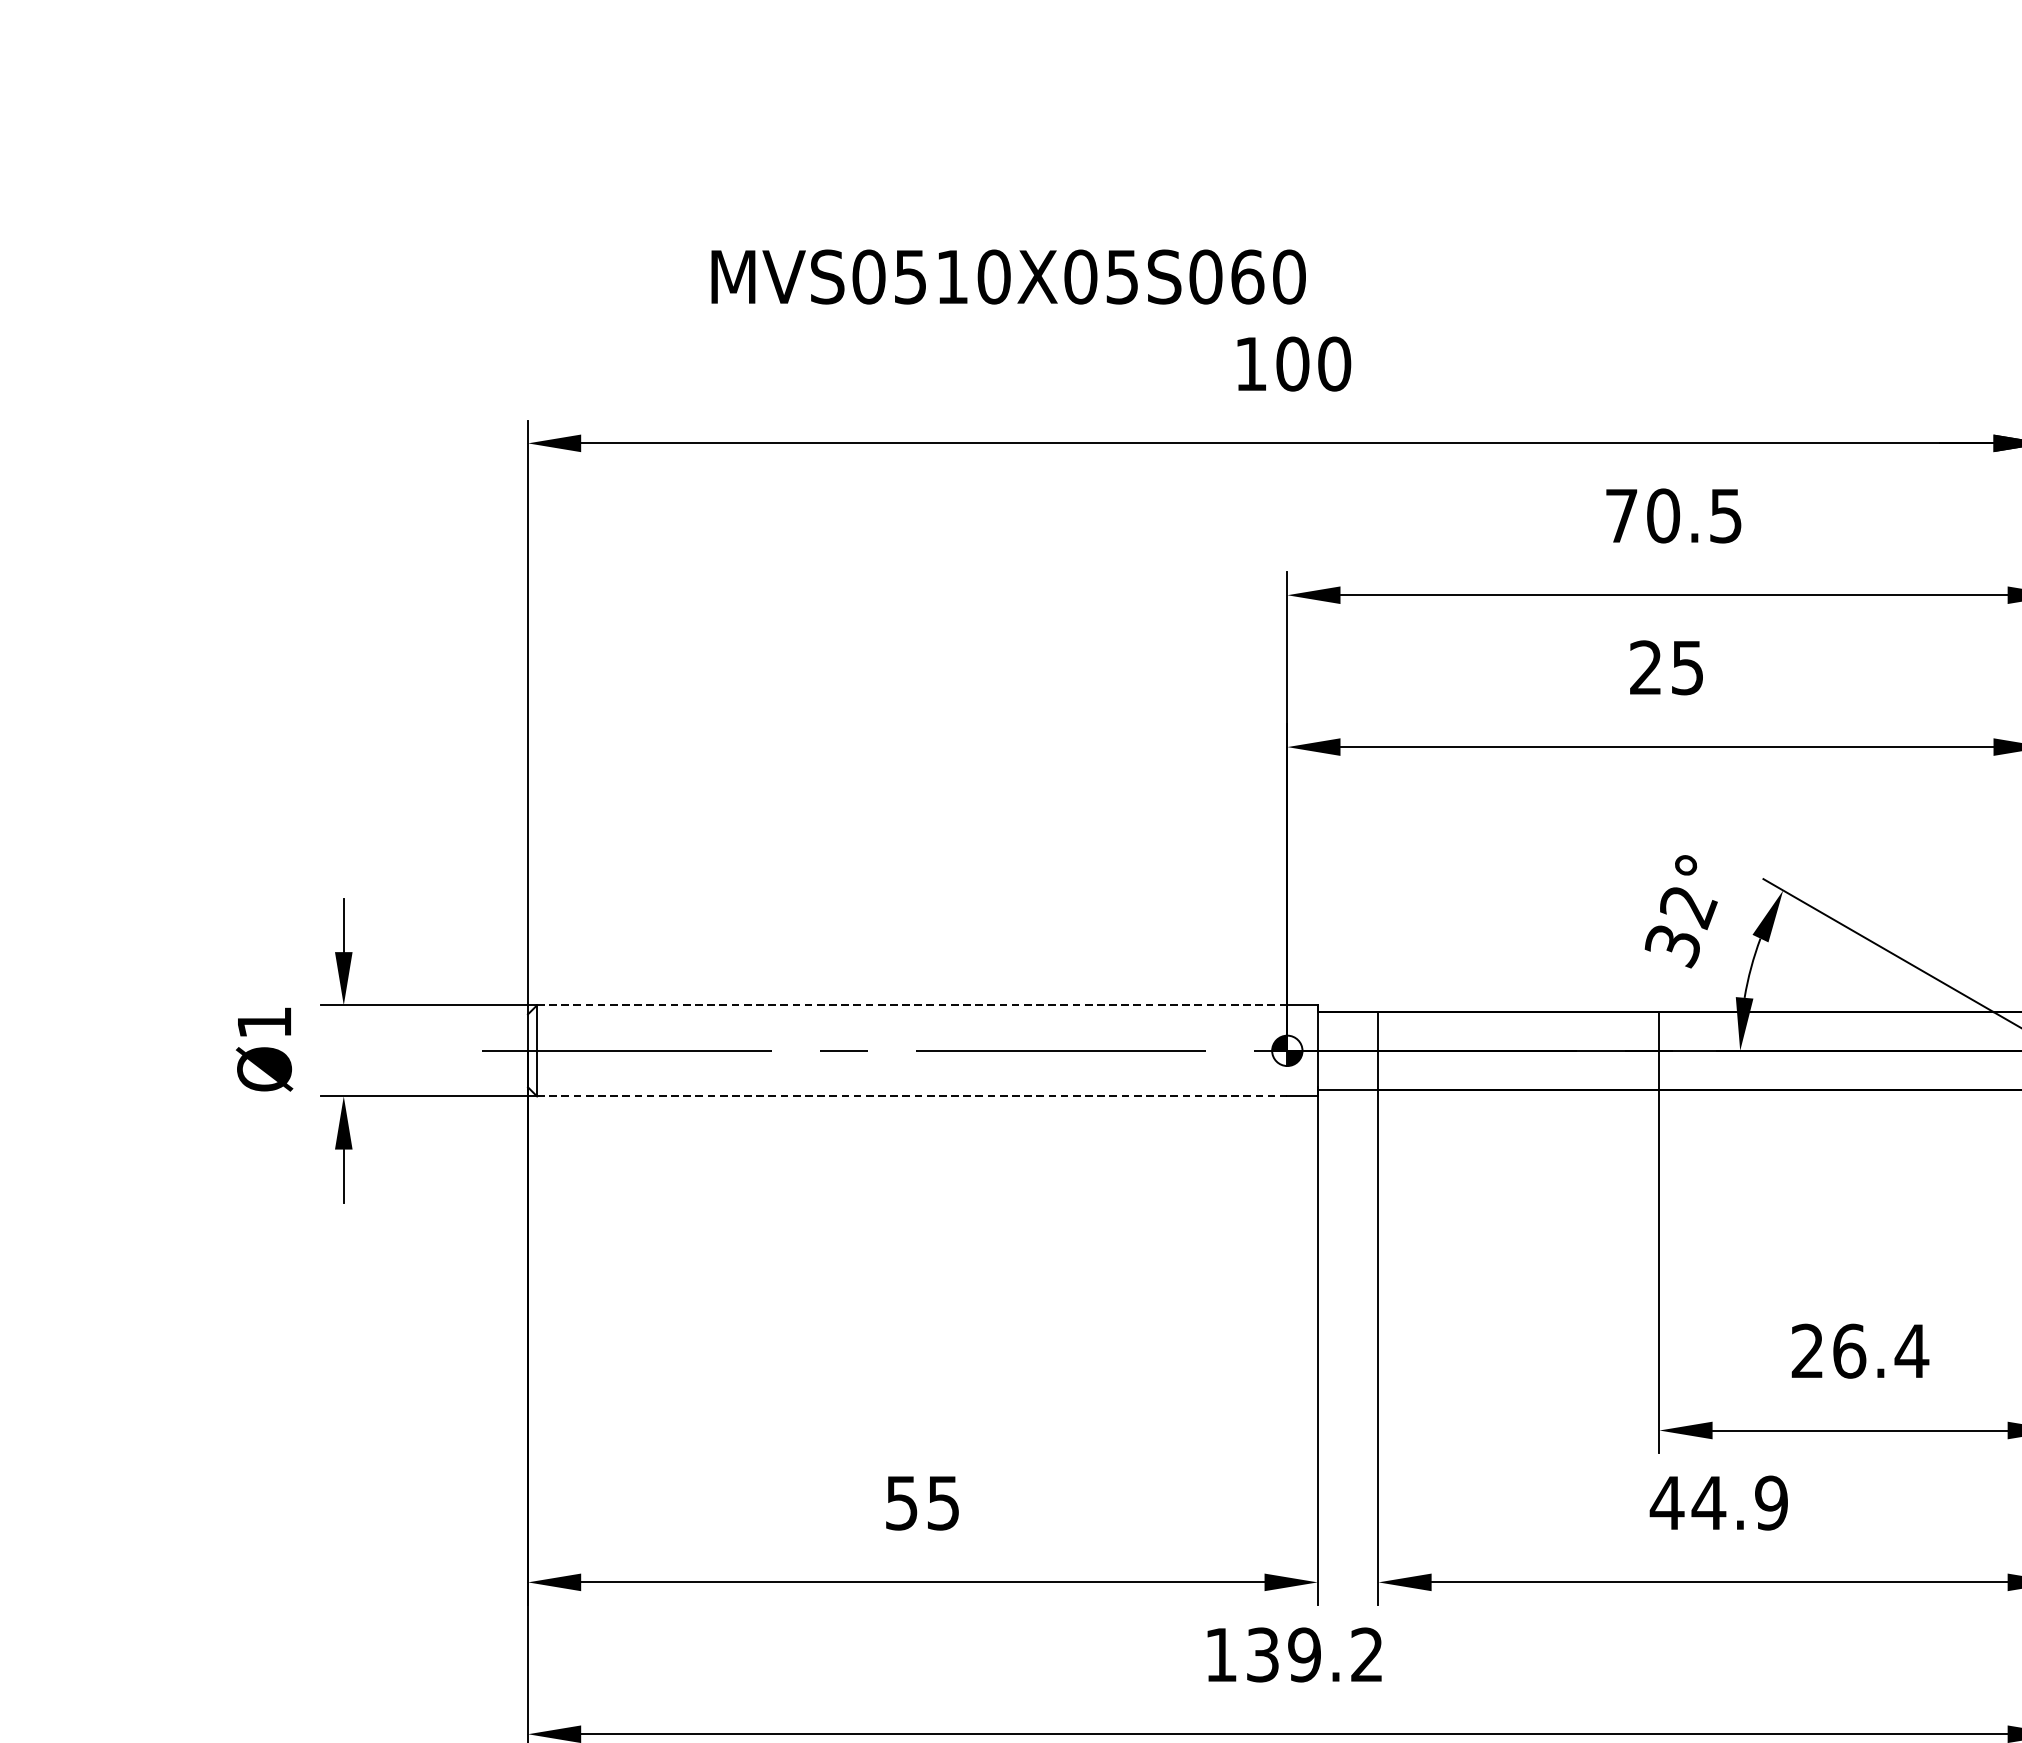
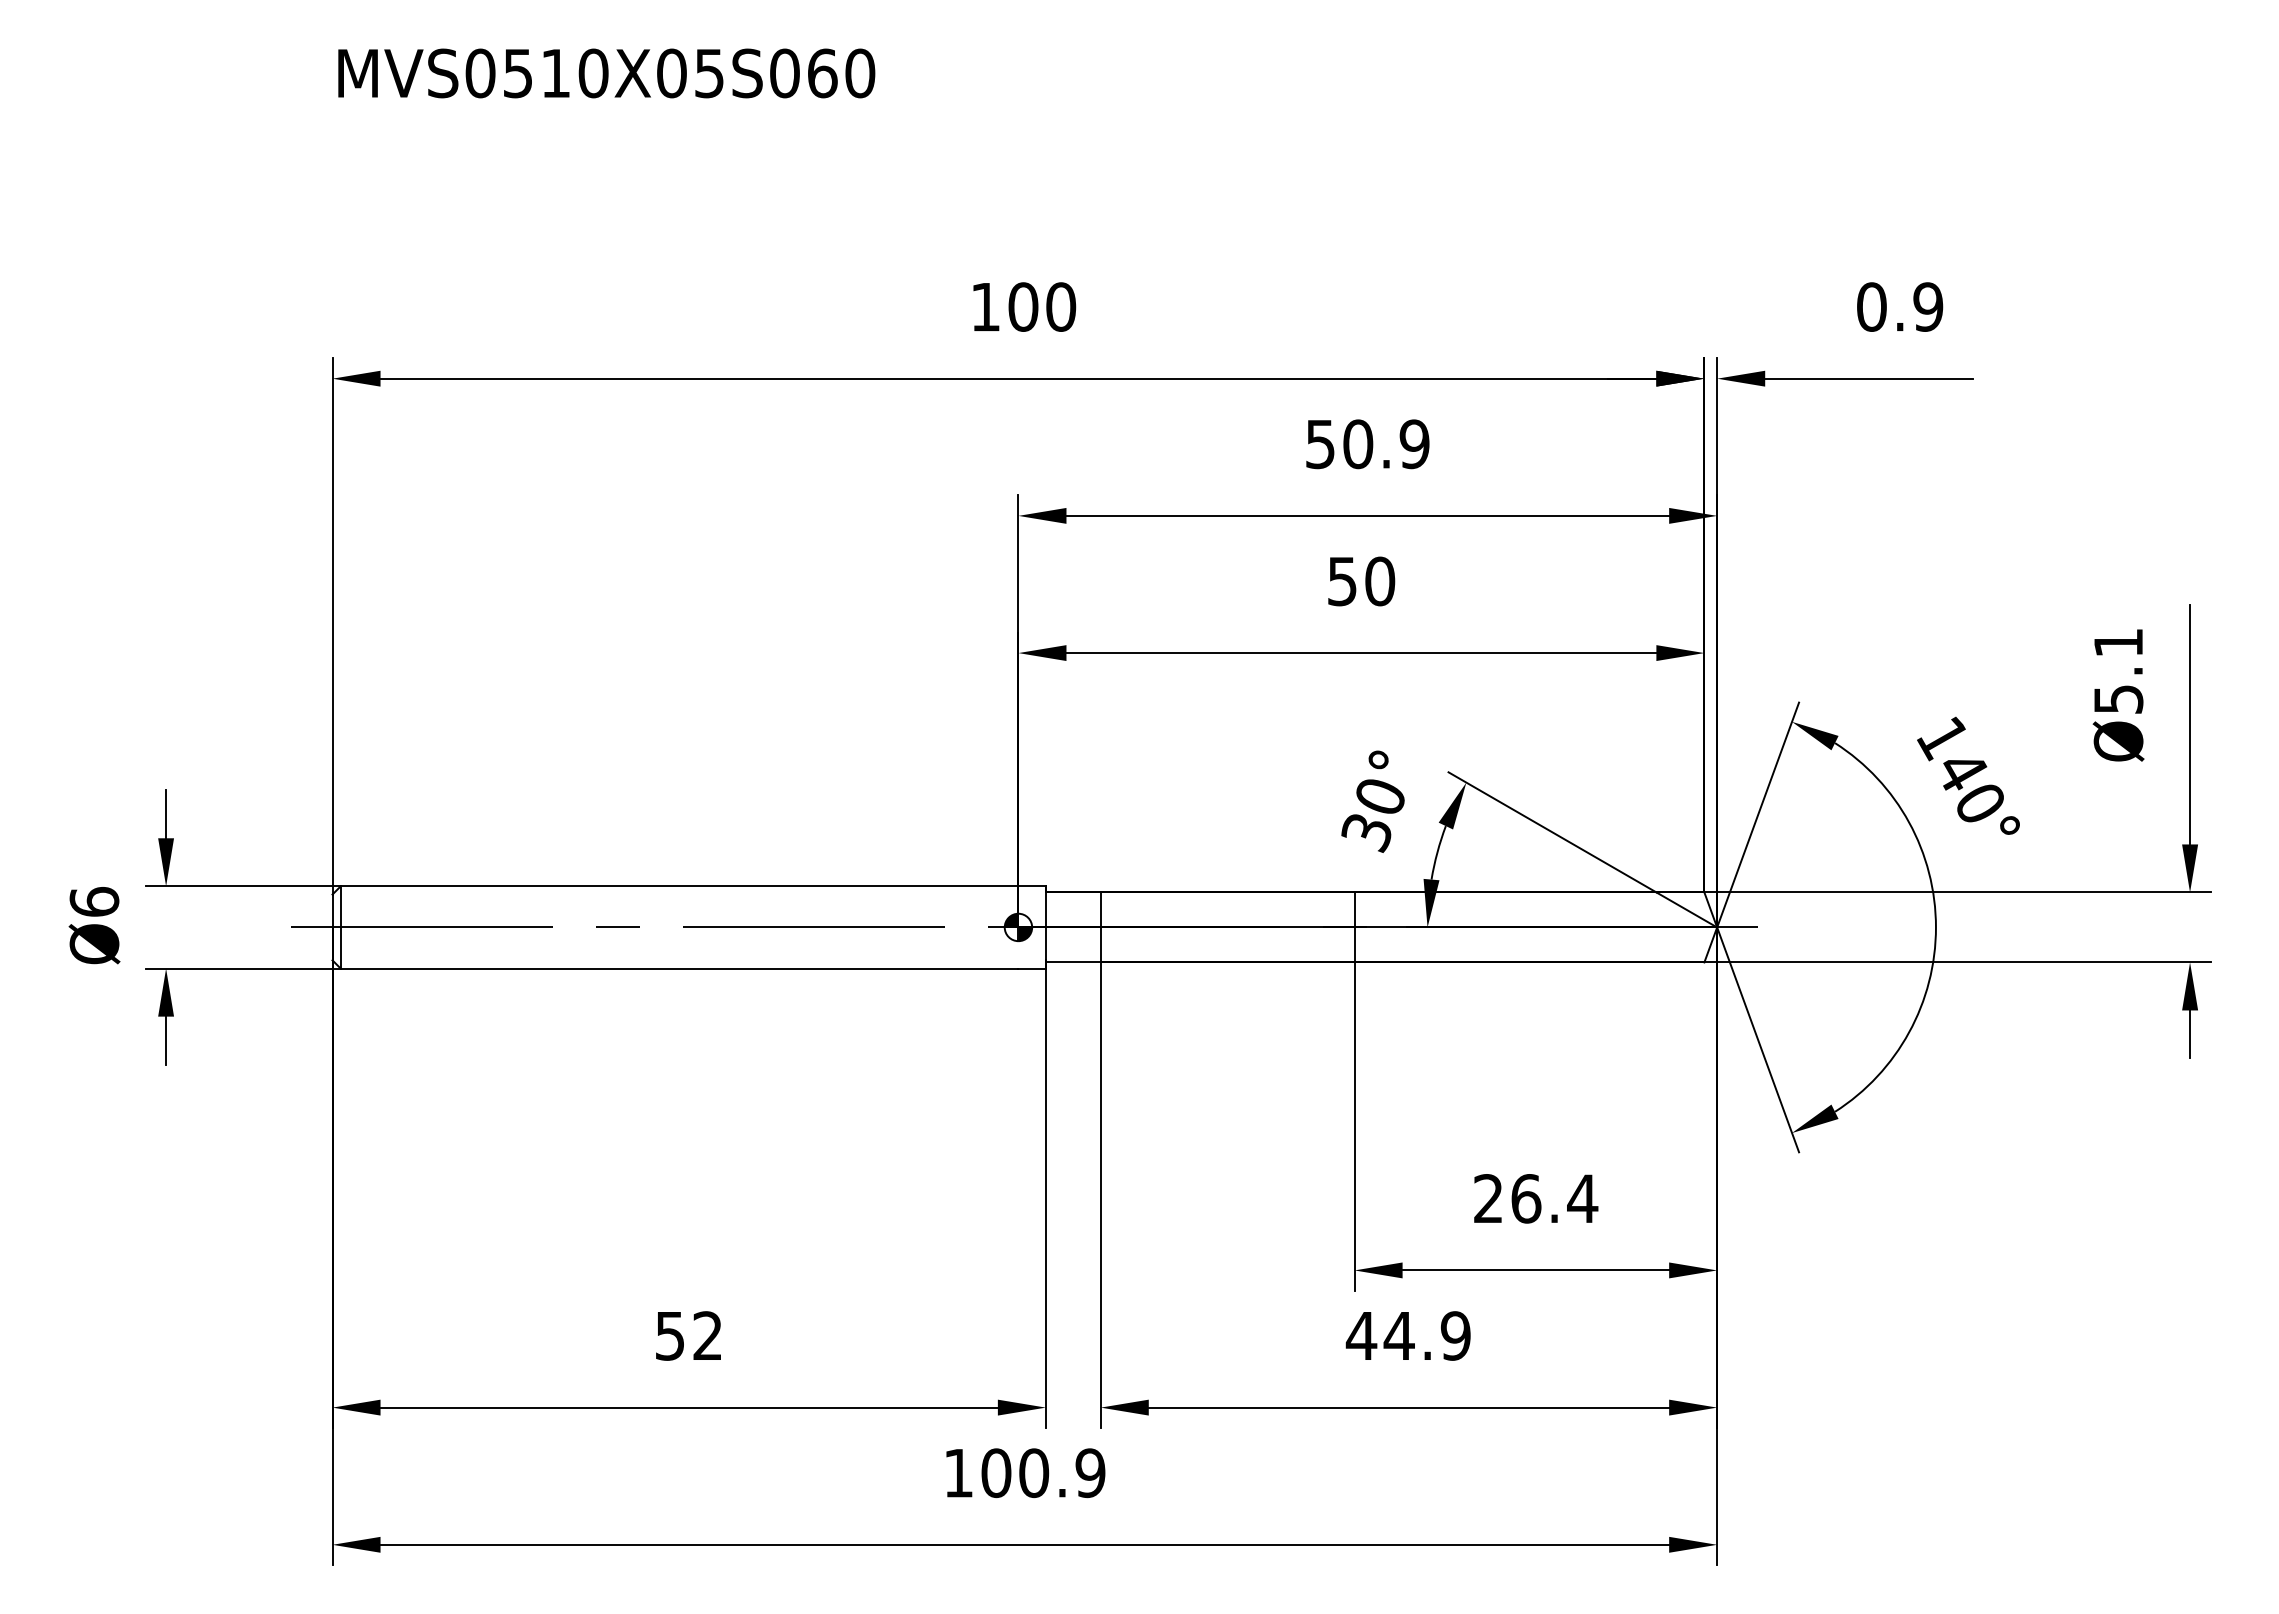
text: (1008, 277) -> (606, 73), moved
text: (1673, 516) -> (1367, 444), 70.5 -> 50.9
text: (1667, 667) -> (1361, 581), 25 -> 50
text: (1689, 908) -> (1381, 798), 32° -> 30°
line: (912, 1005) -> (679, 886), dashed -> solid
text: (264, 1022) -> (94, 901), Ø1 -> Ø6
line: (912, 1096) -> (679, 968), dashed -> solid
text: (943, 1502) -> (707, 1335), 55 -> 52
text: (1315, 1655) -> (1043, 1473), 139.2 -> 100.9

